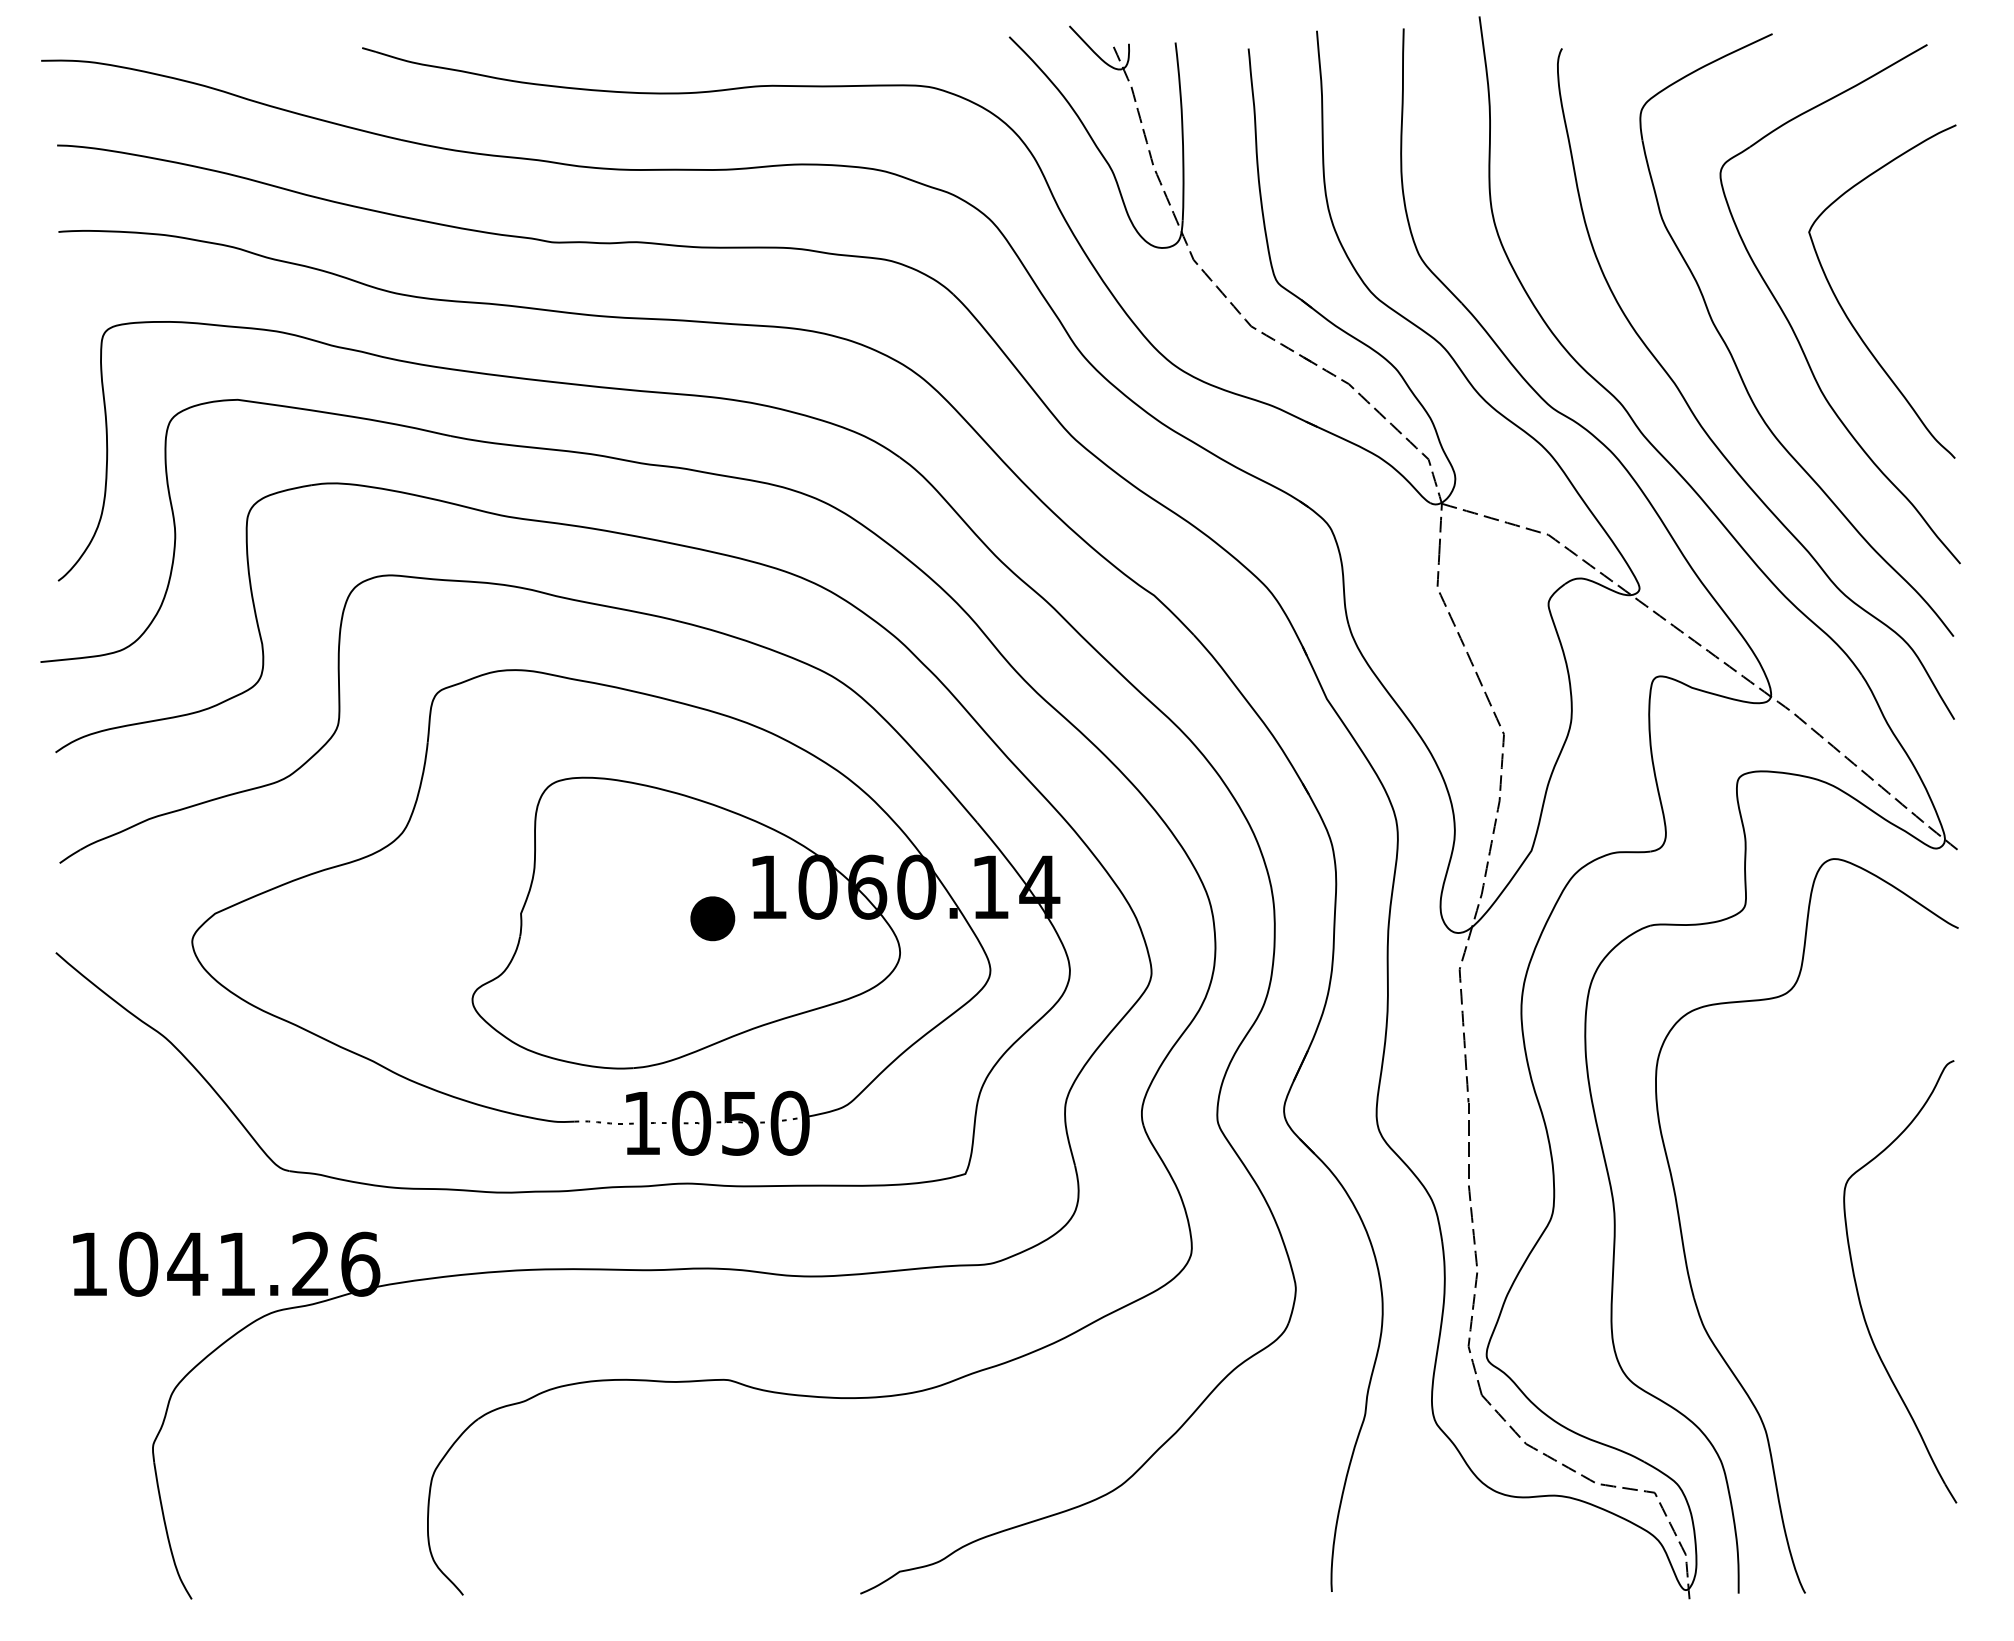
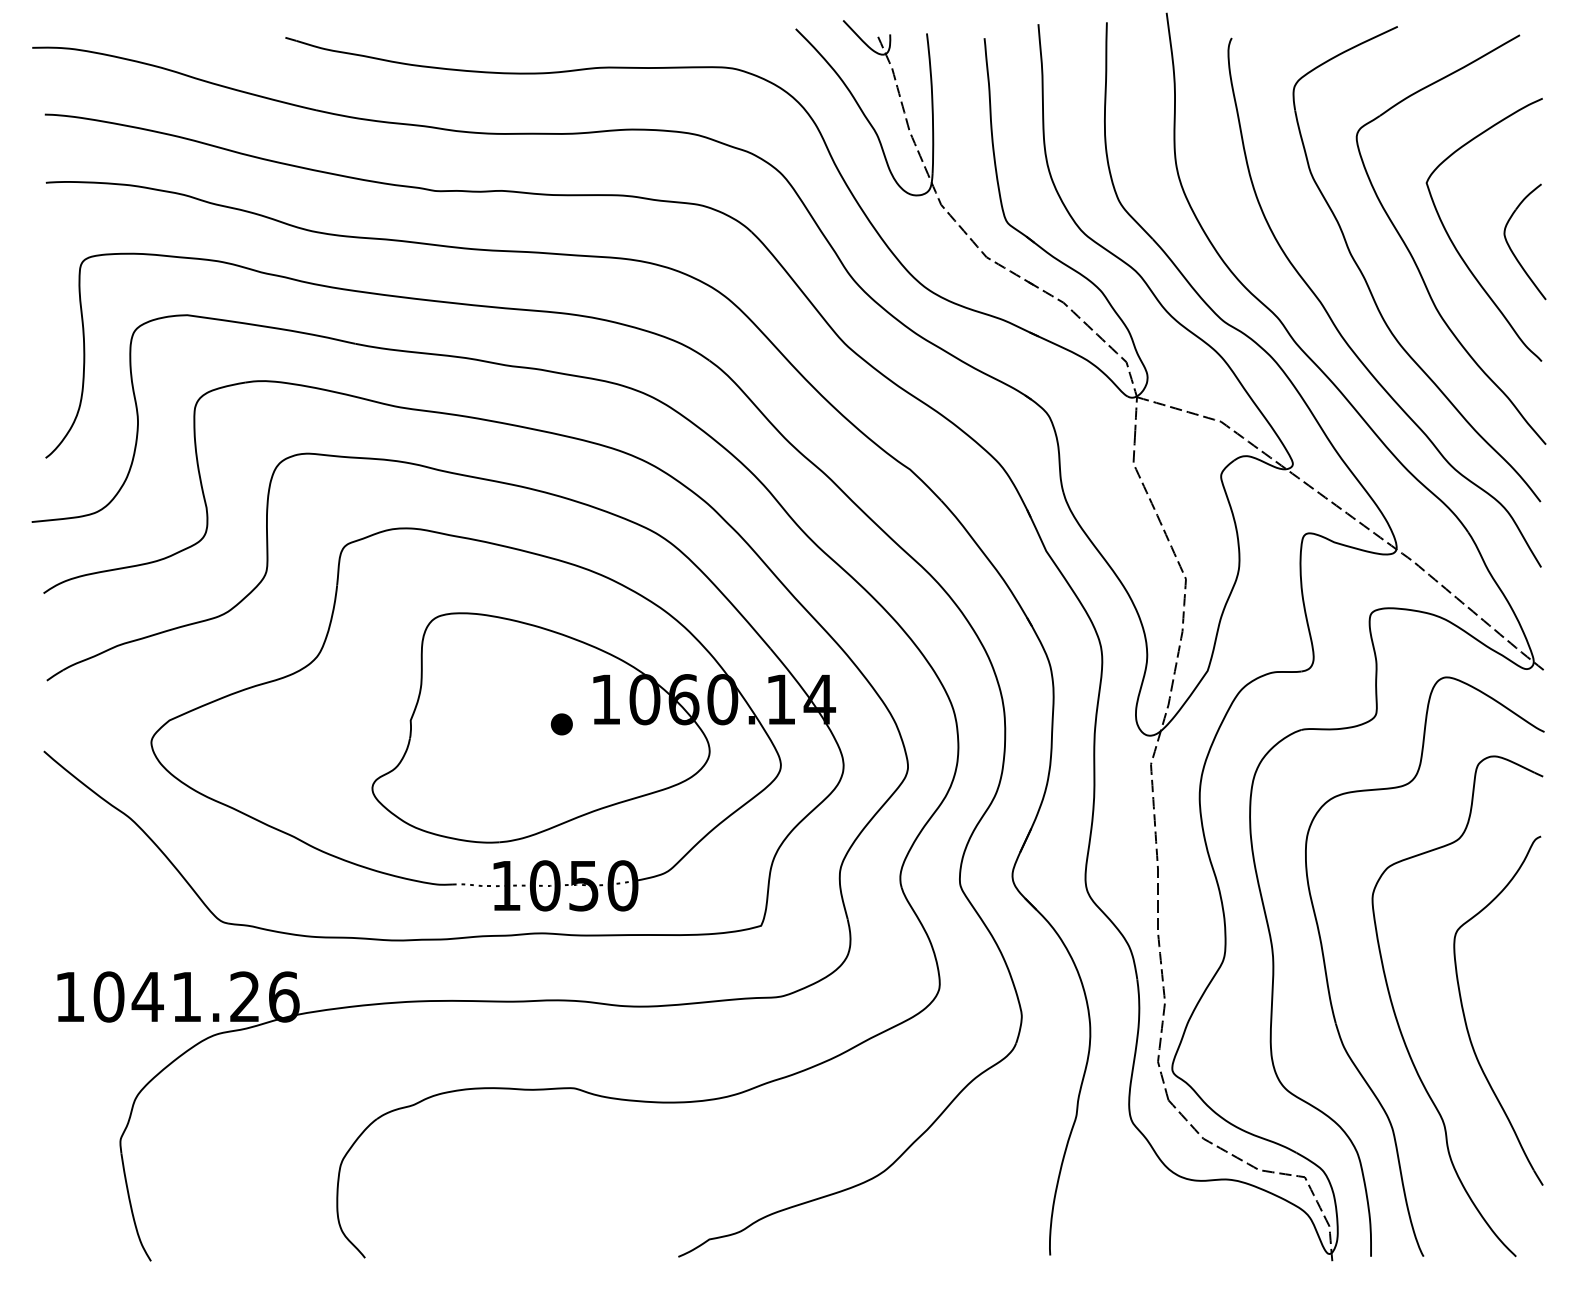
part: (1916, 315) -> (1511, 248), added
part: (712, 918) -> (561, 724), size x0.62
part: (1774, 1299) -> (1399, 1024), added

